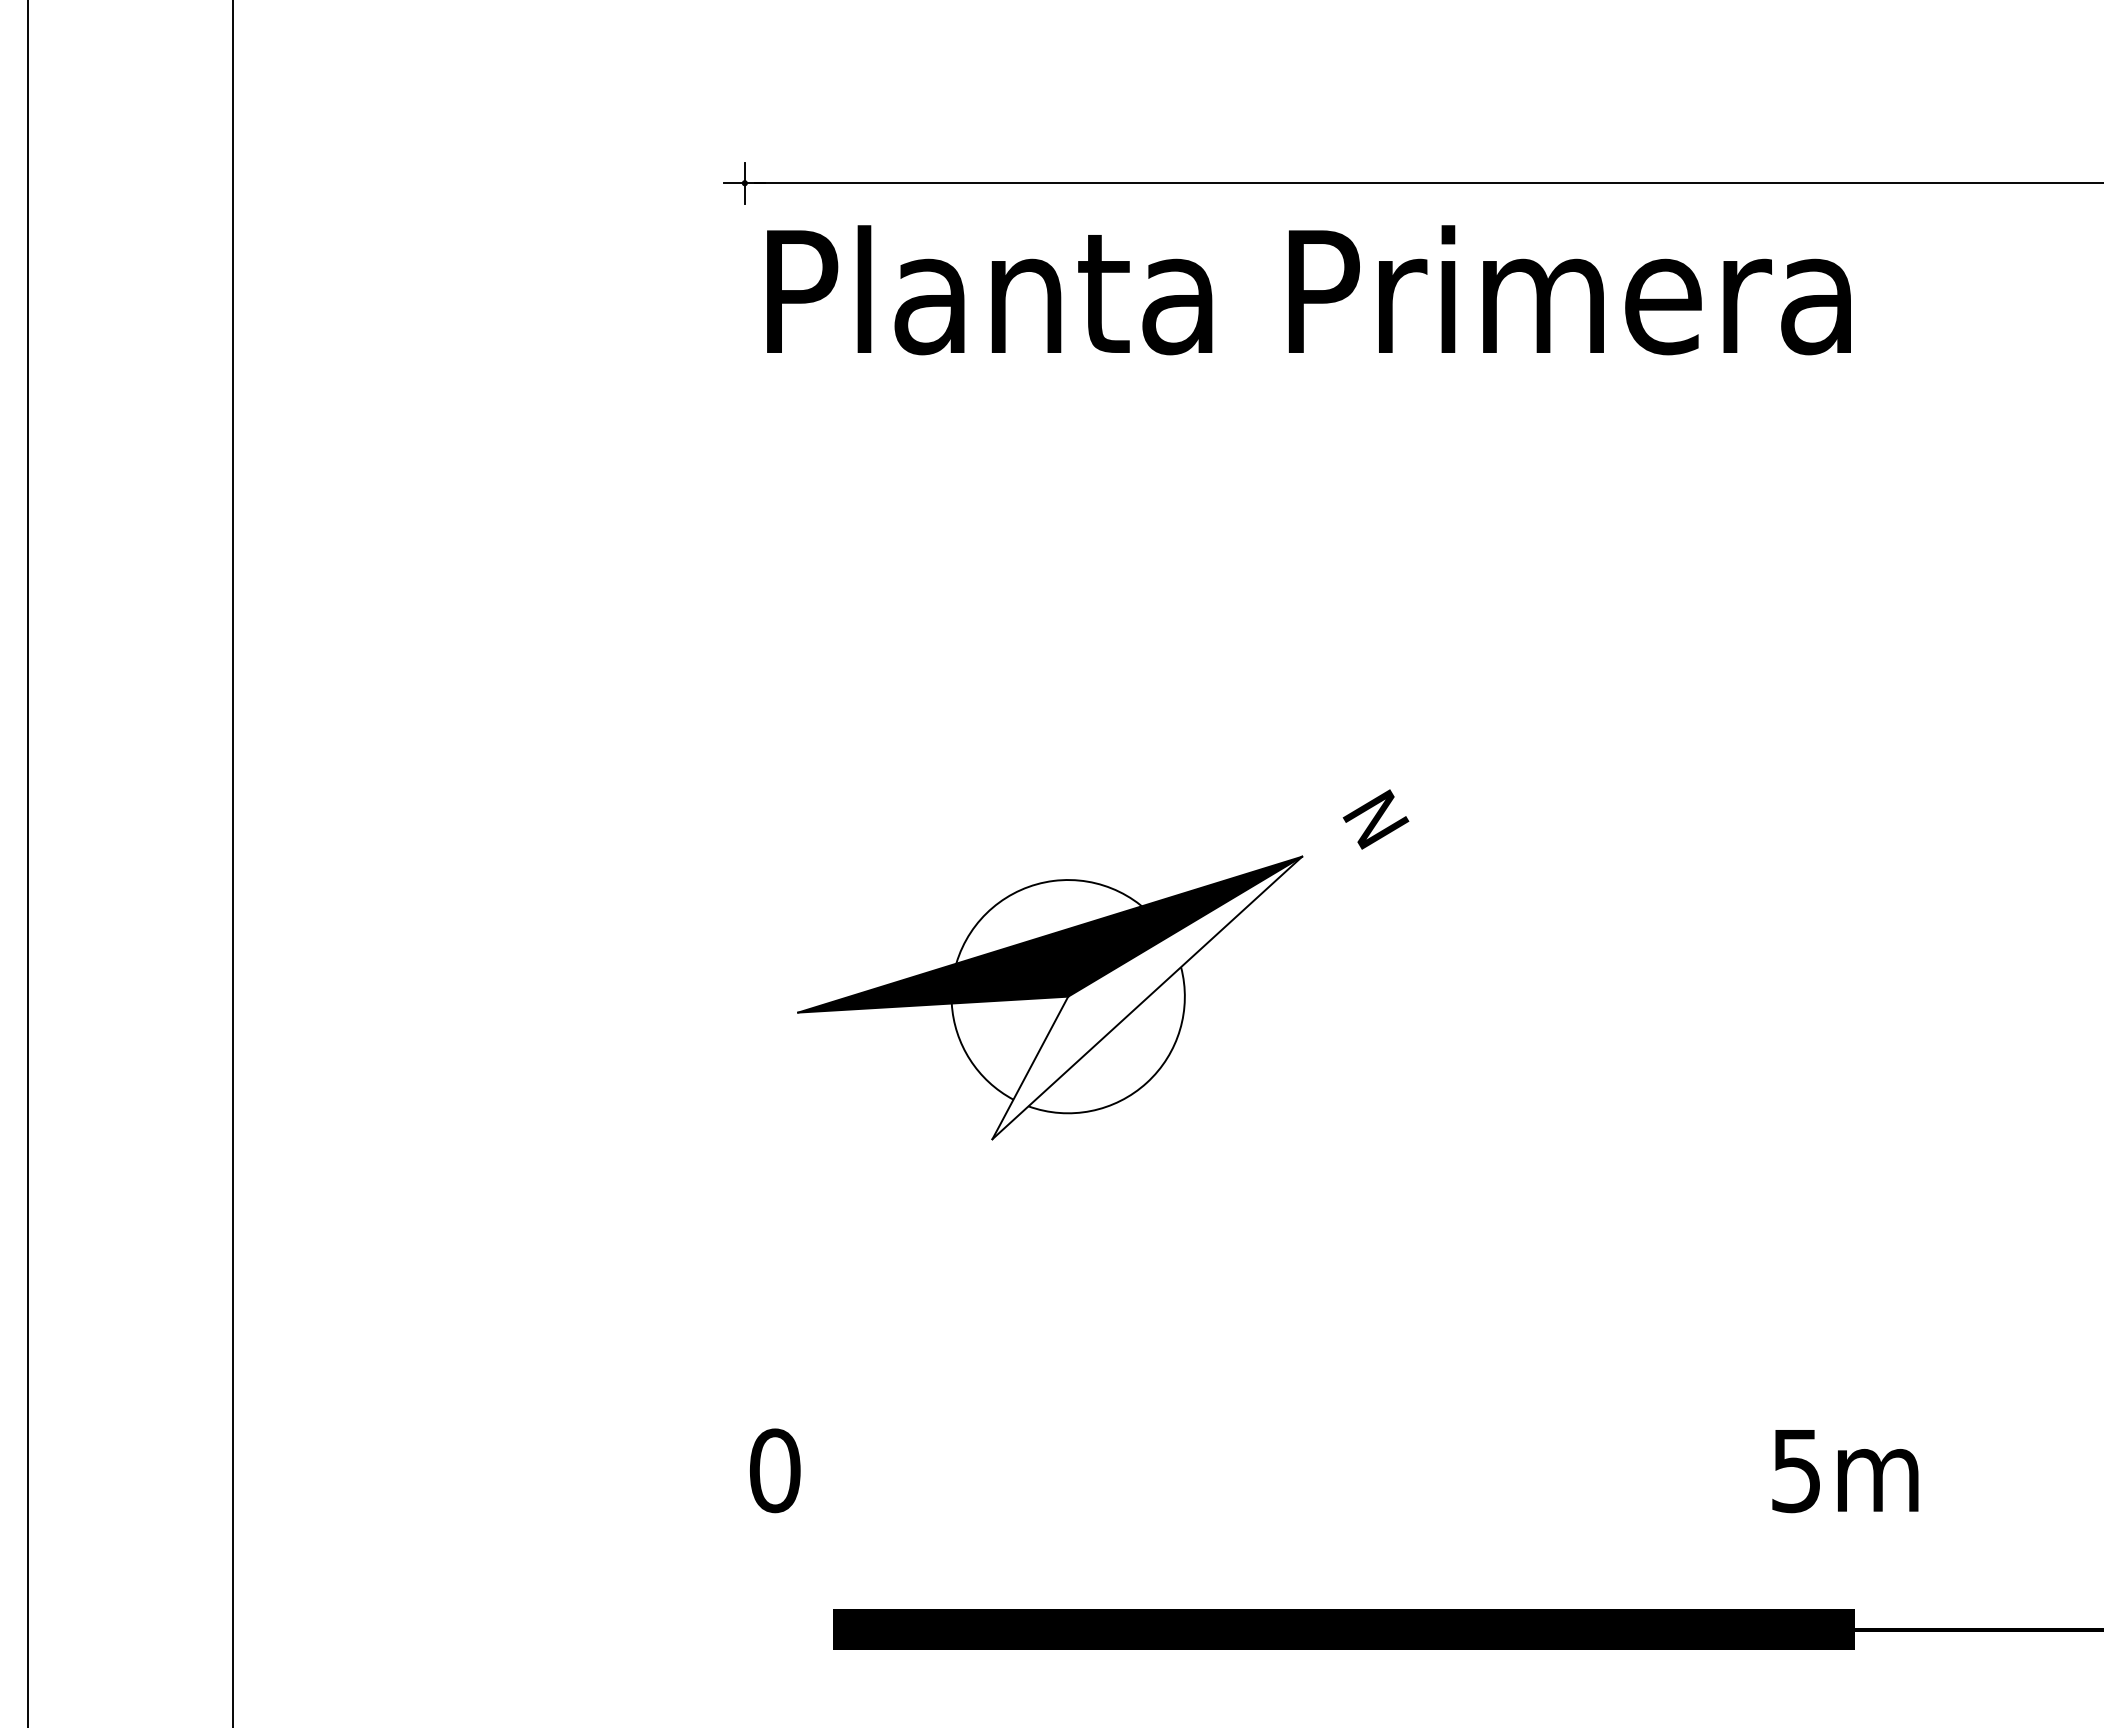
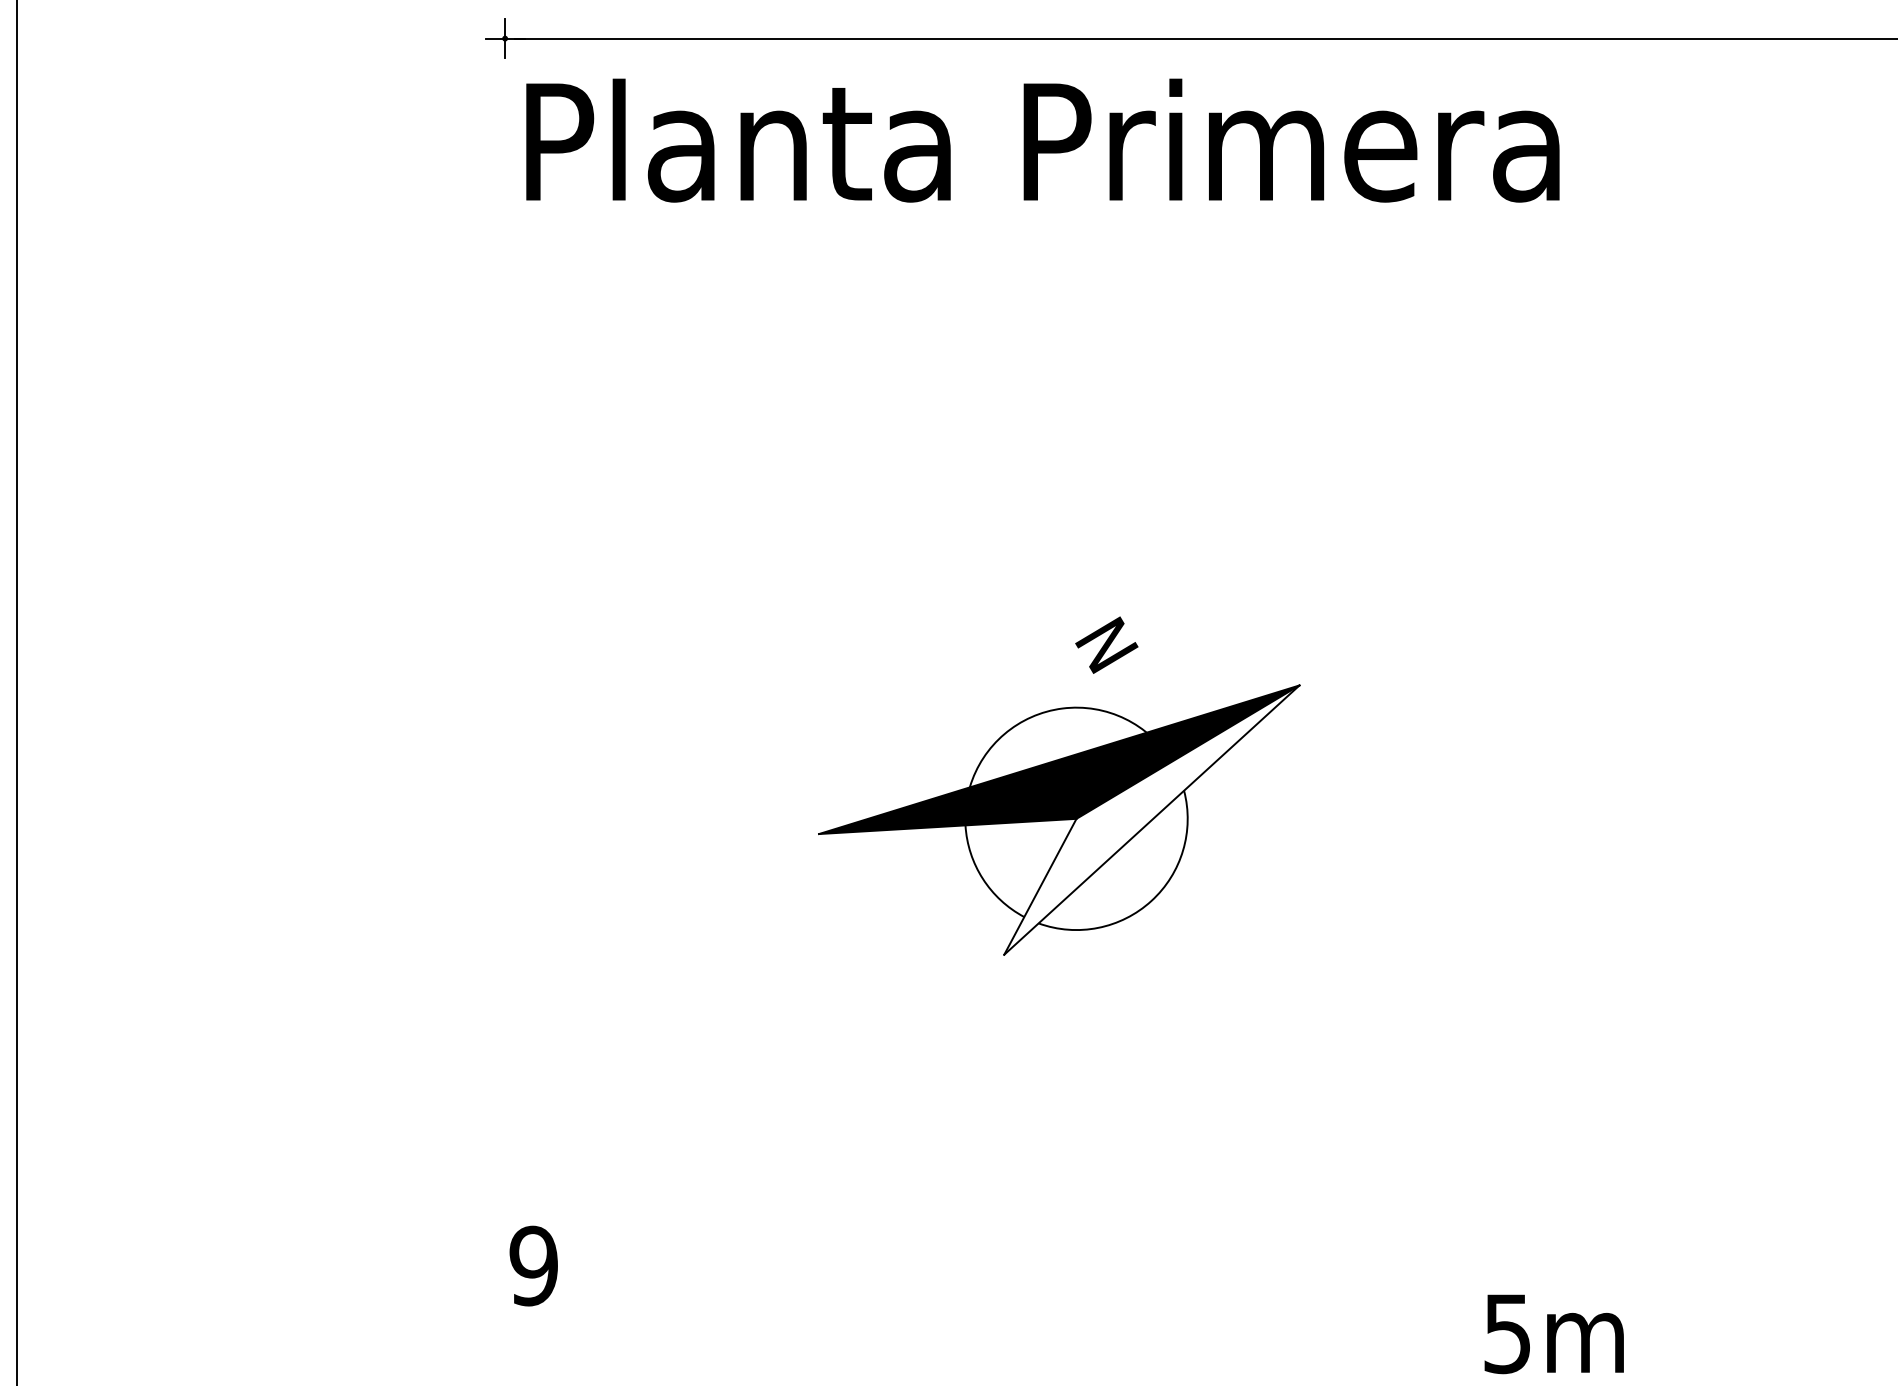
part: (1050, 997) -> (1059, 819), moved
text: (774, 1470) -> (533, 1265), 0 -> 9
text: (1845, 1471) -> (1554, 1334), moved

